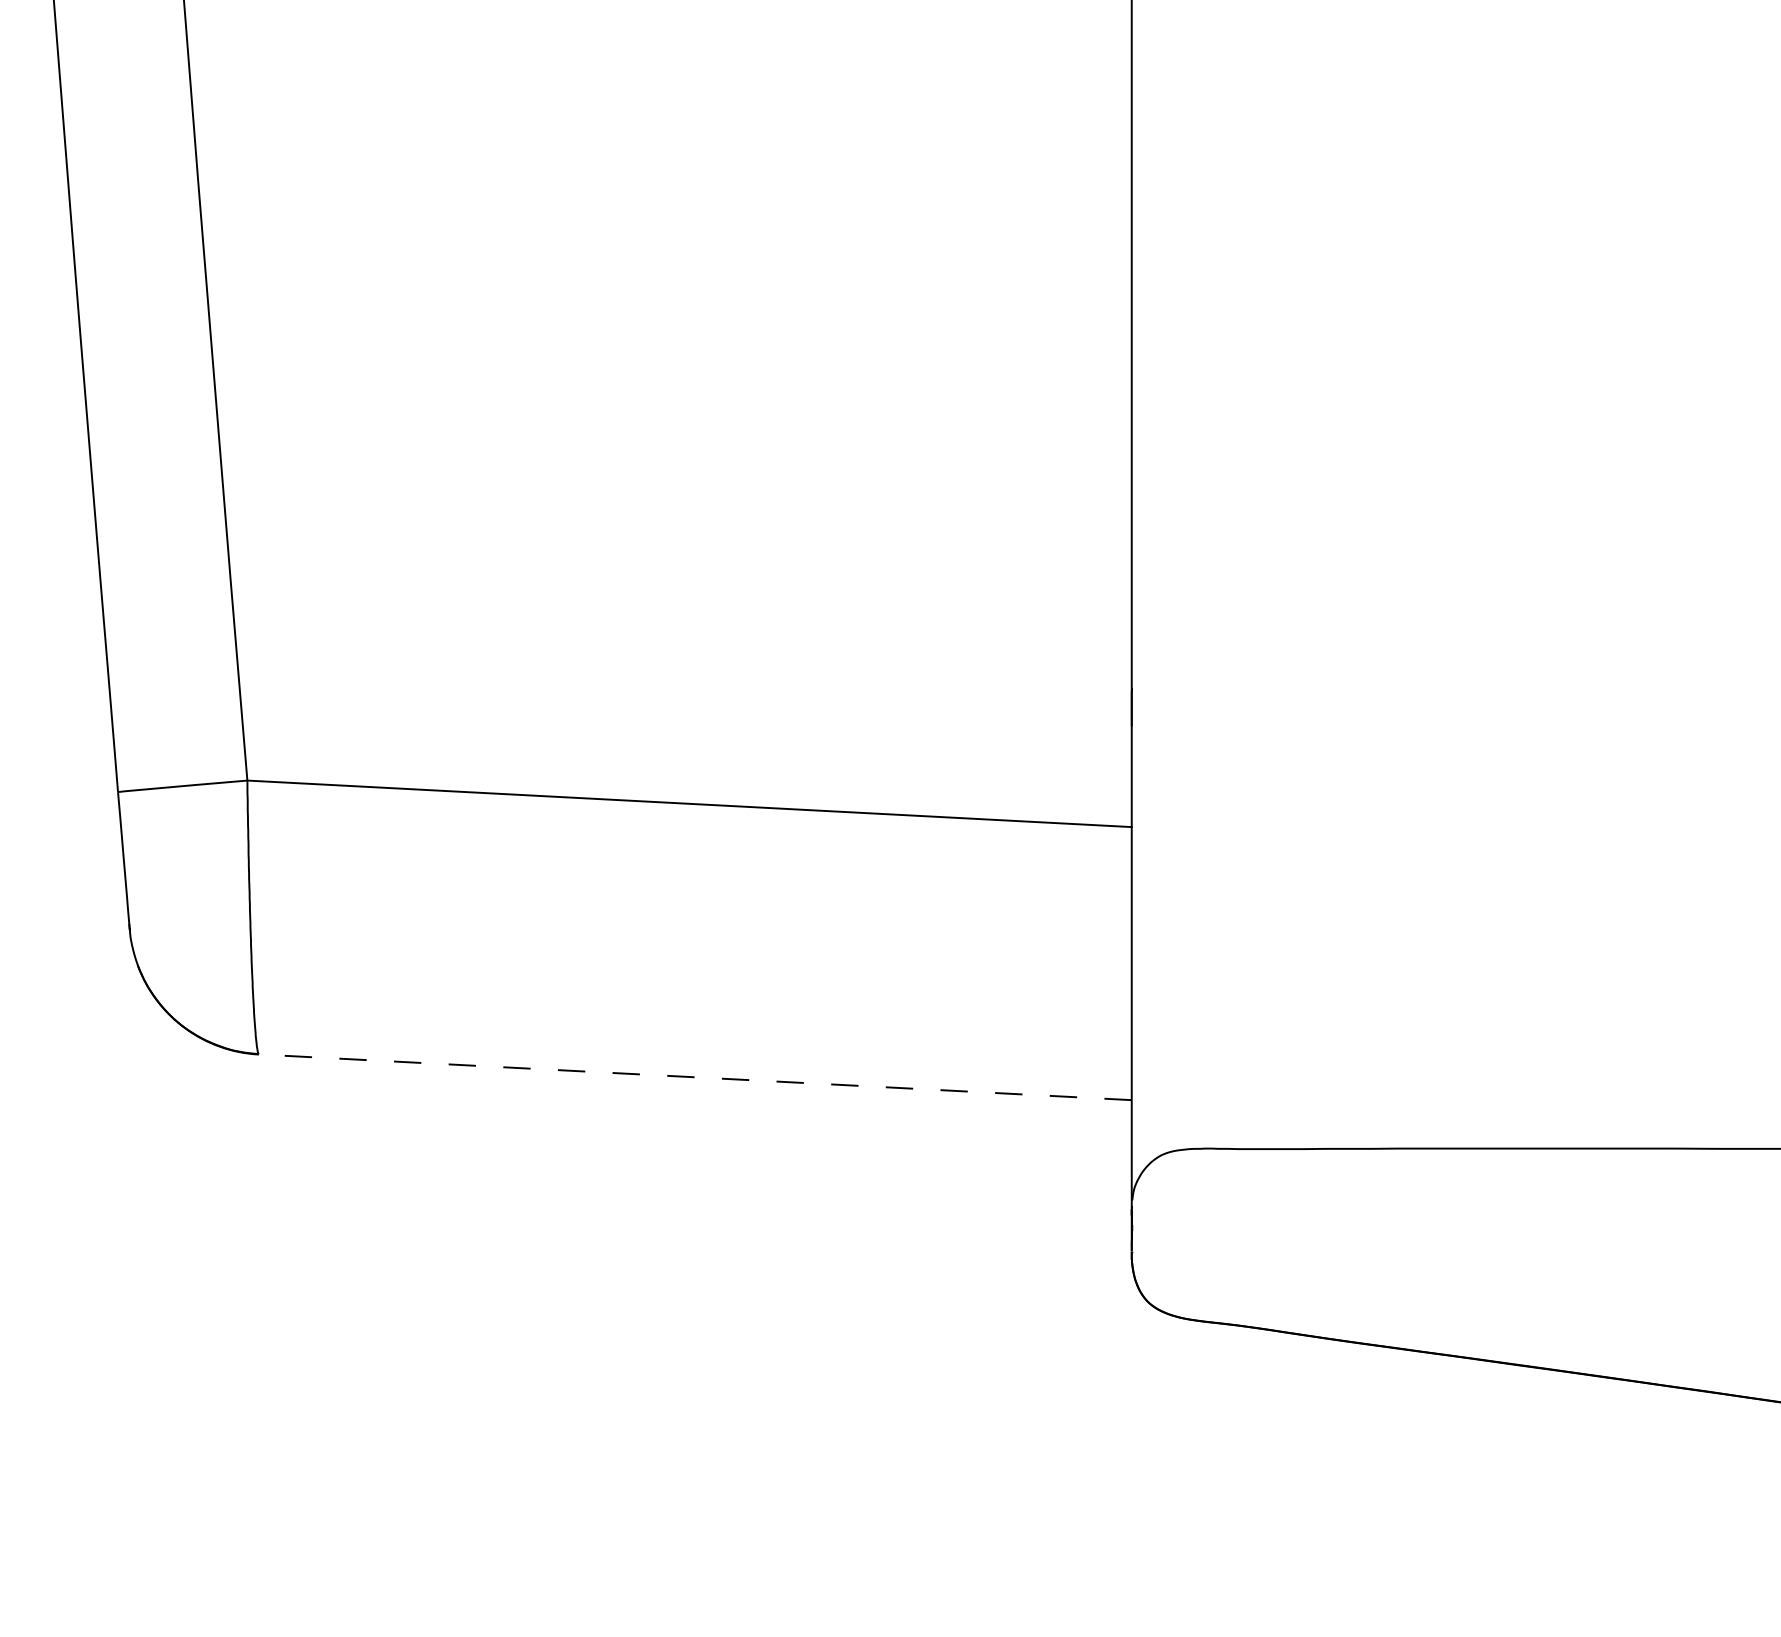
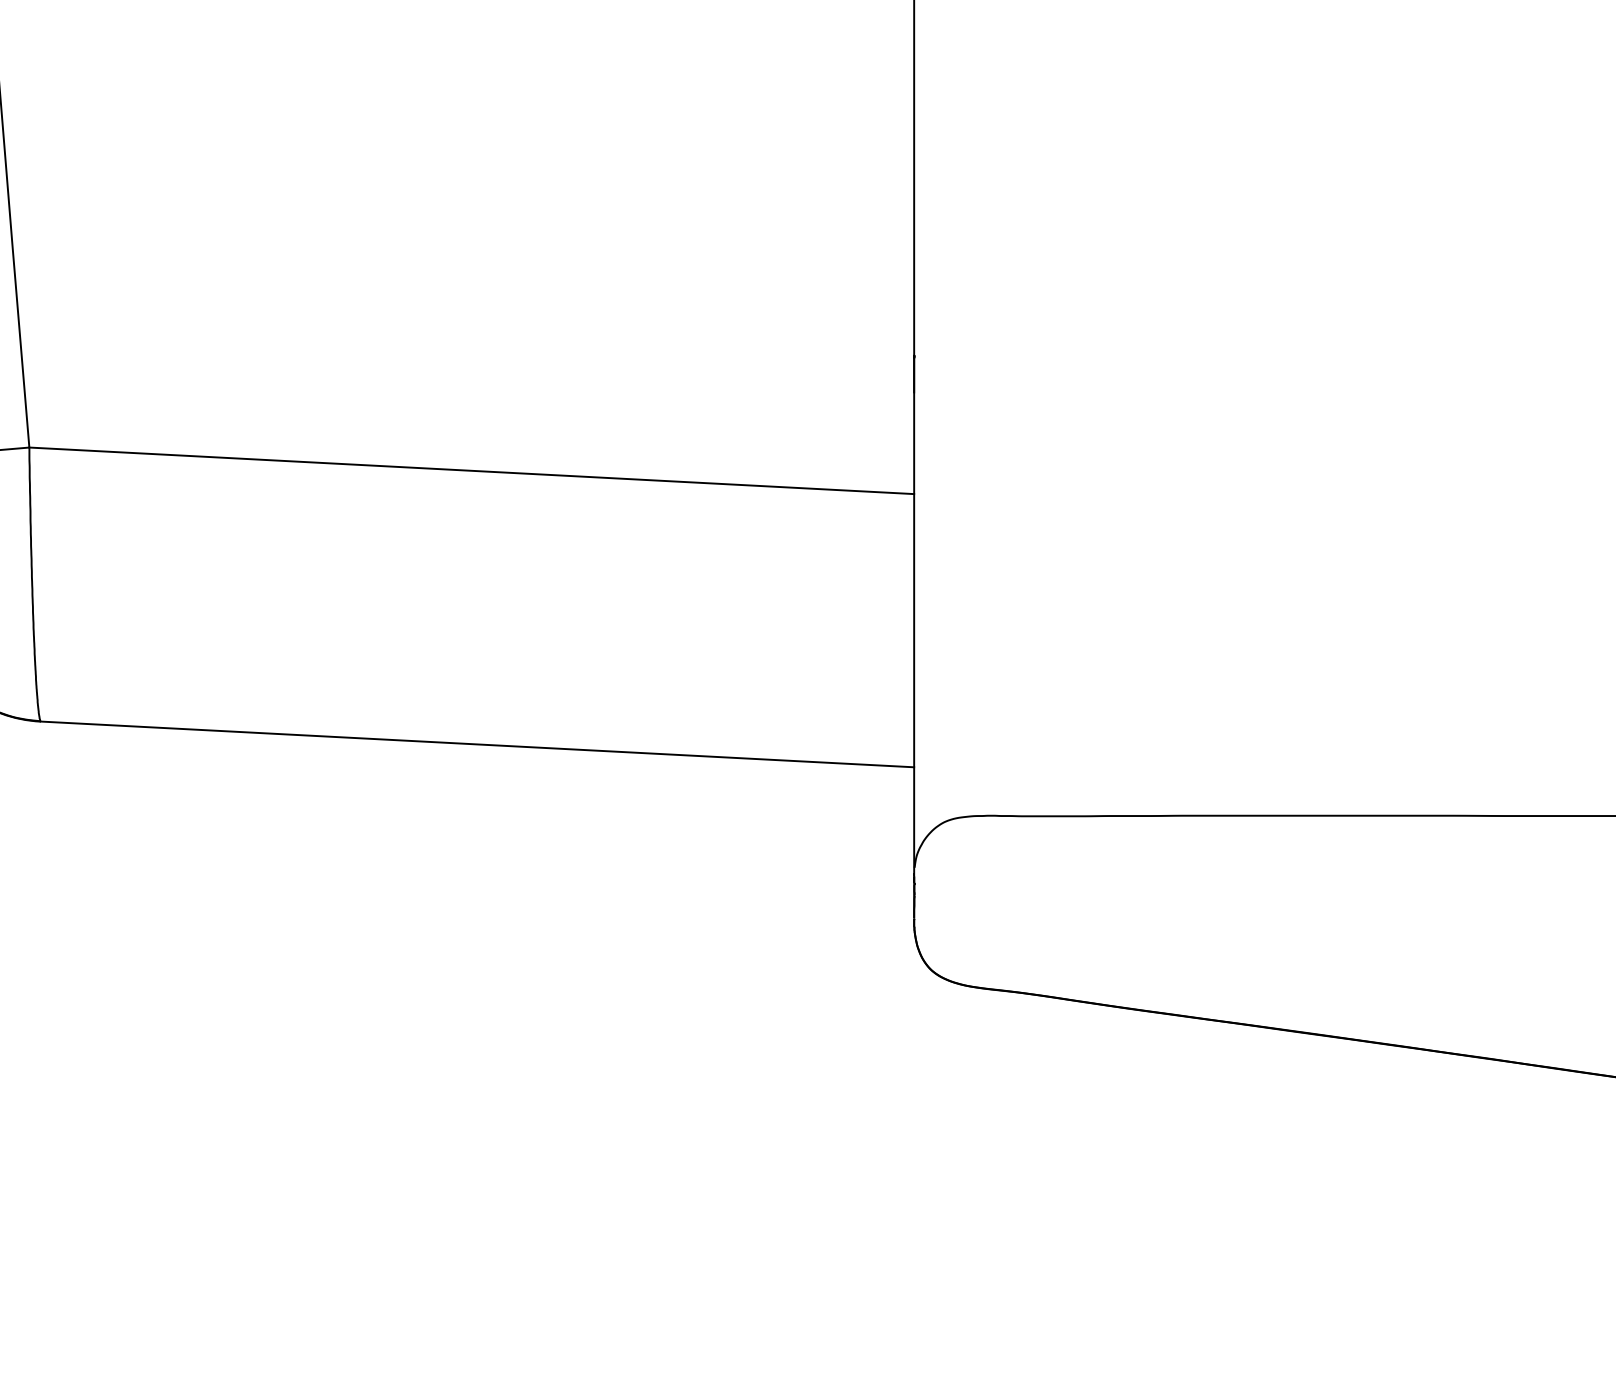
line: (694, 1077) -> (476, 744), dashed -> solid

